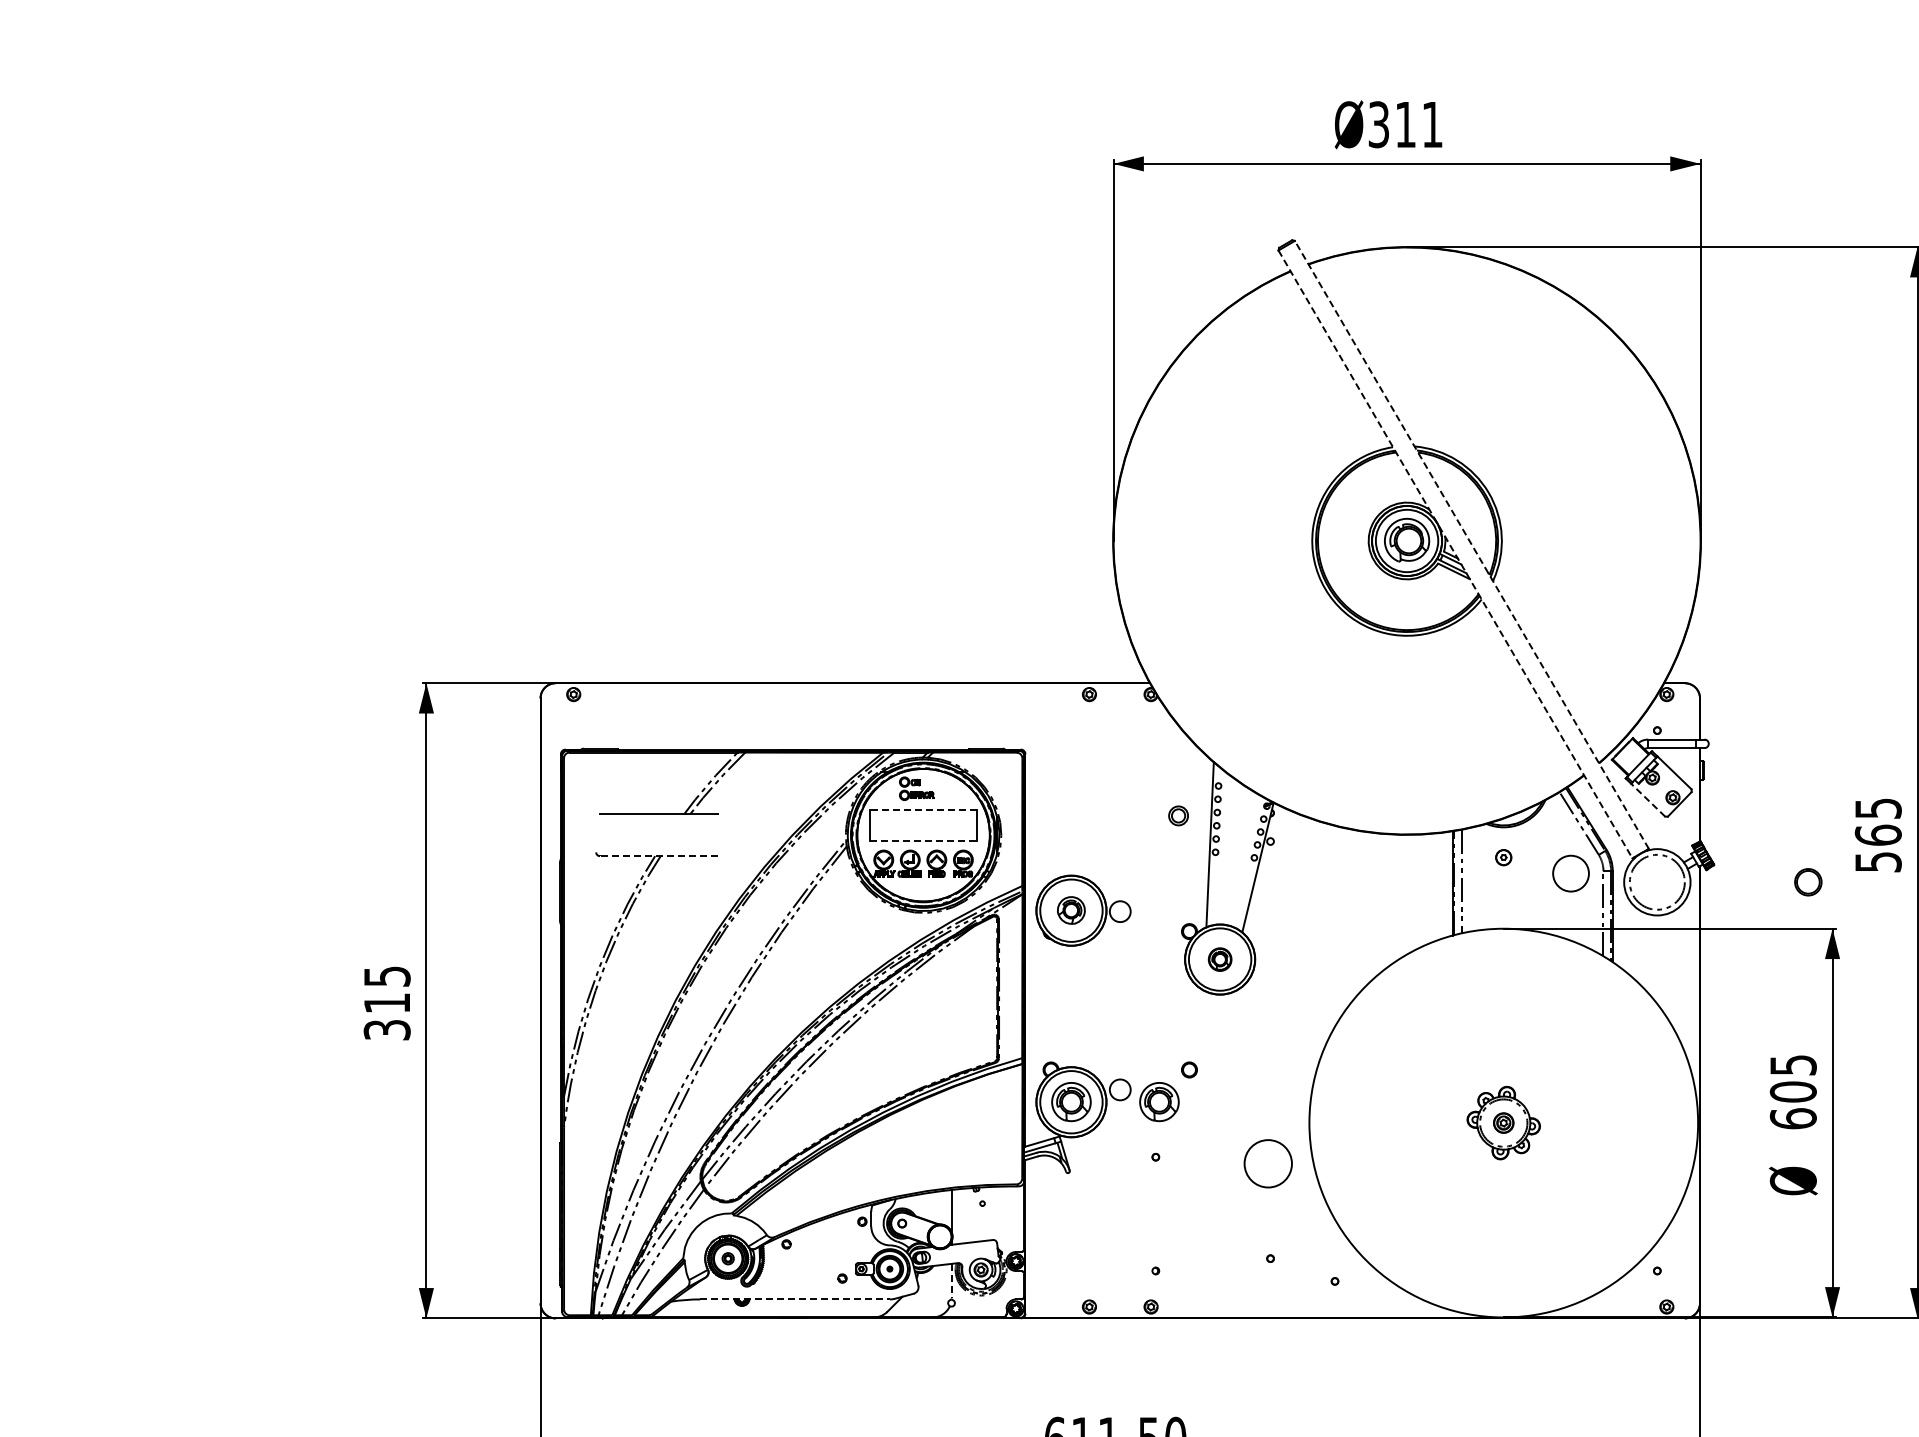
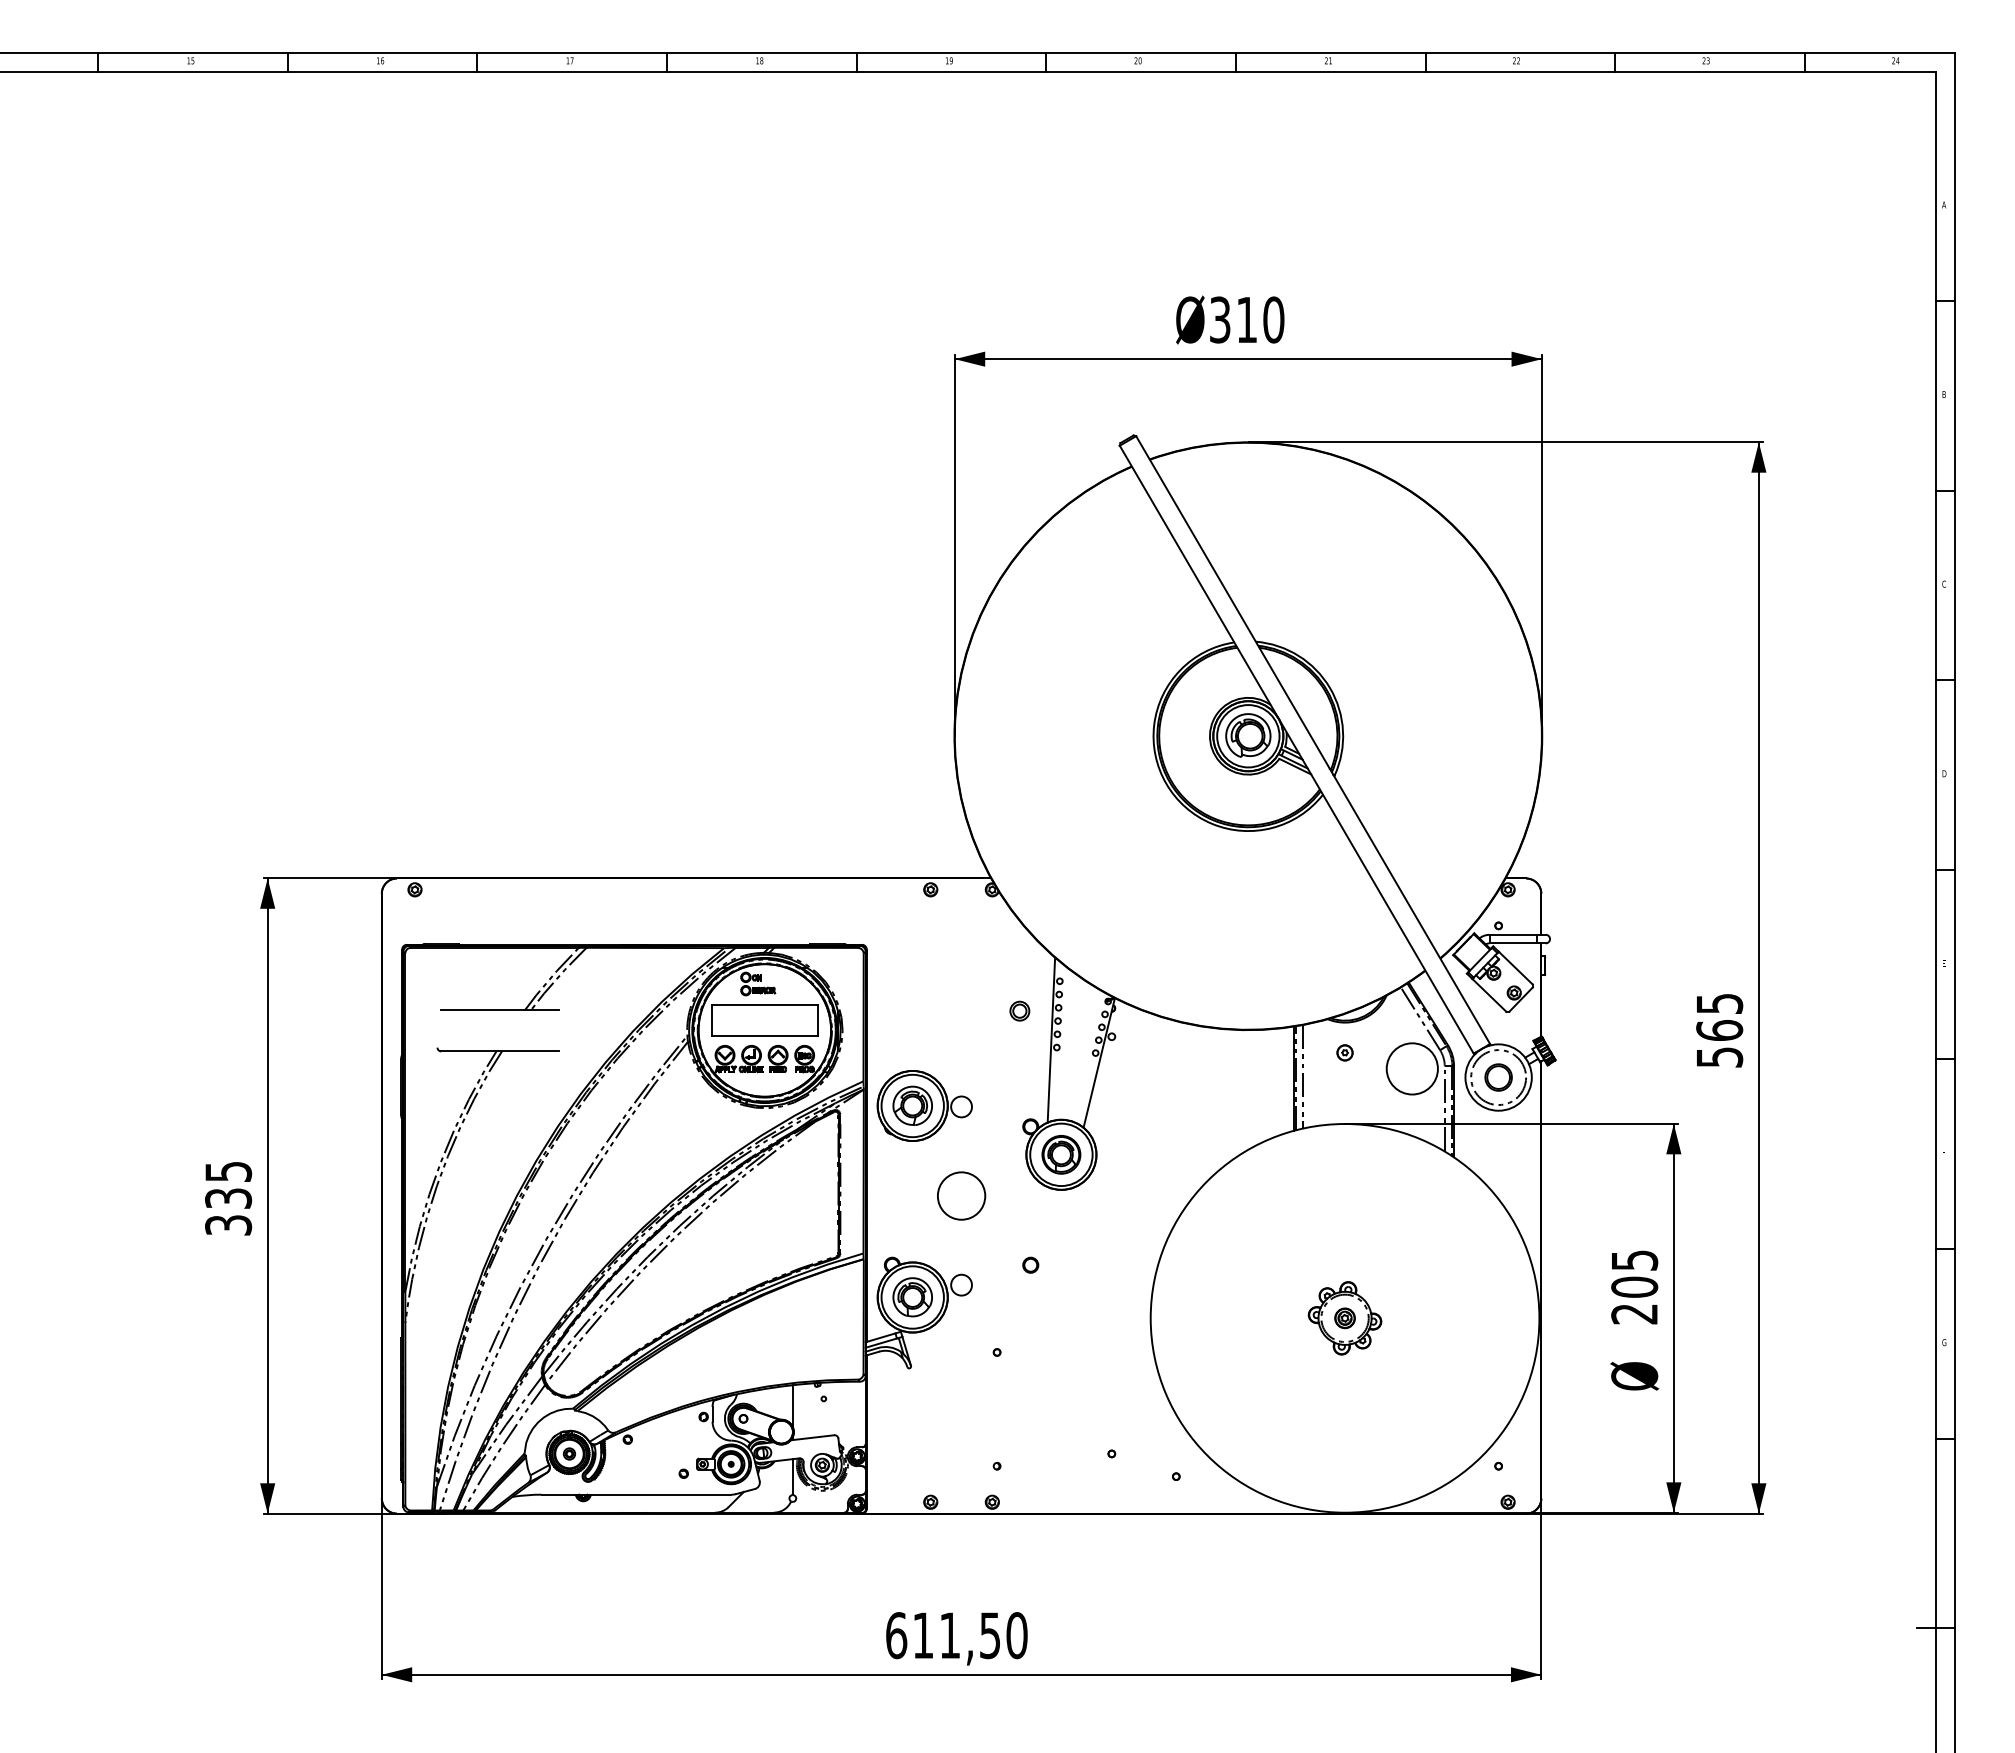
text: (1432, 124) -> (1273, 319), Ø311 -> Ø310
line: (1472, 545) -> (1313, 740), dashed -> solid
line: (1455, 554) -> (1296, 749), dashed -> solid
line: (1648, 800) -> (1489, 995), dashed -> solid
line: (923, 810) -> (764, 1005), dashed -> solid
line: (924, 841) -> (765, 1036), dashed -> solid
line: (659, 856) -> (500, 1051), dashed -> solid
circle: (1570, 873) -> (1411, 1068), size x1.43
part: (1808, 882) -> (1498, 1077), moved
part: (1071, 910) -> (912, 1105), size x1.43
part: (1220, 959) -> (1061, 1154), size x1.67
text: (387, 1003) -> (228, 1198), 315 -> 335
part: (1159, 1102) -> (1000, 1297), removed
text: (1793, 1118) -> (1634, 1313), 605 -> 205
circle: (1268, 1163) -> (961, 1195), moved
line: (951, 1281) -> (792, 1476), dashed -> solid
line: (795, 1299) -> (636, 1494), dashed -> solid

